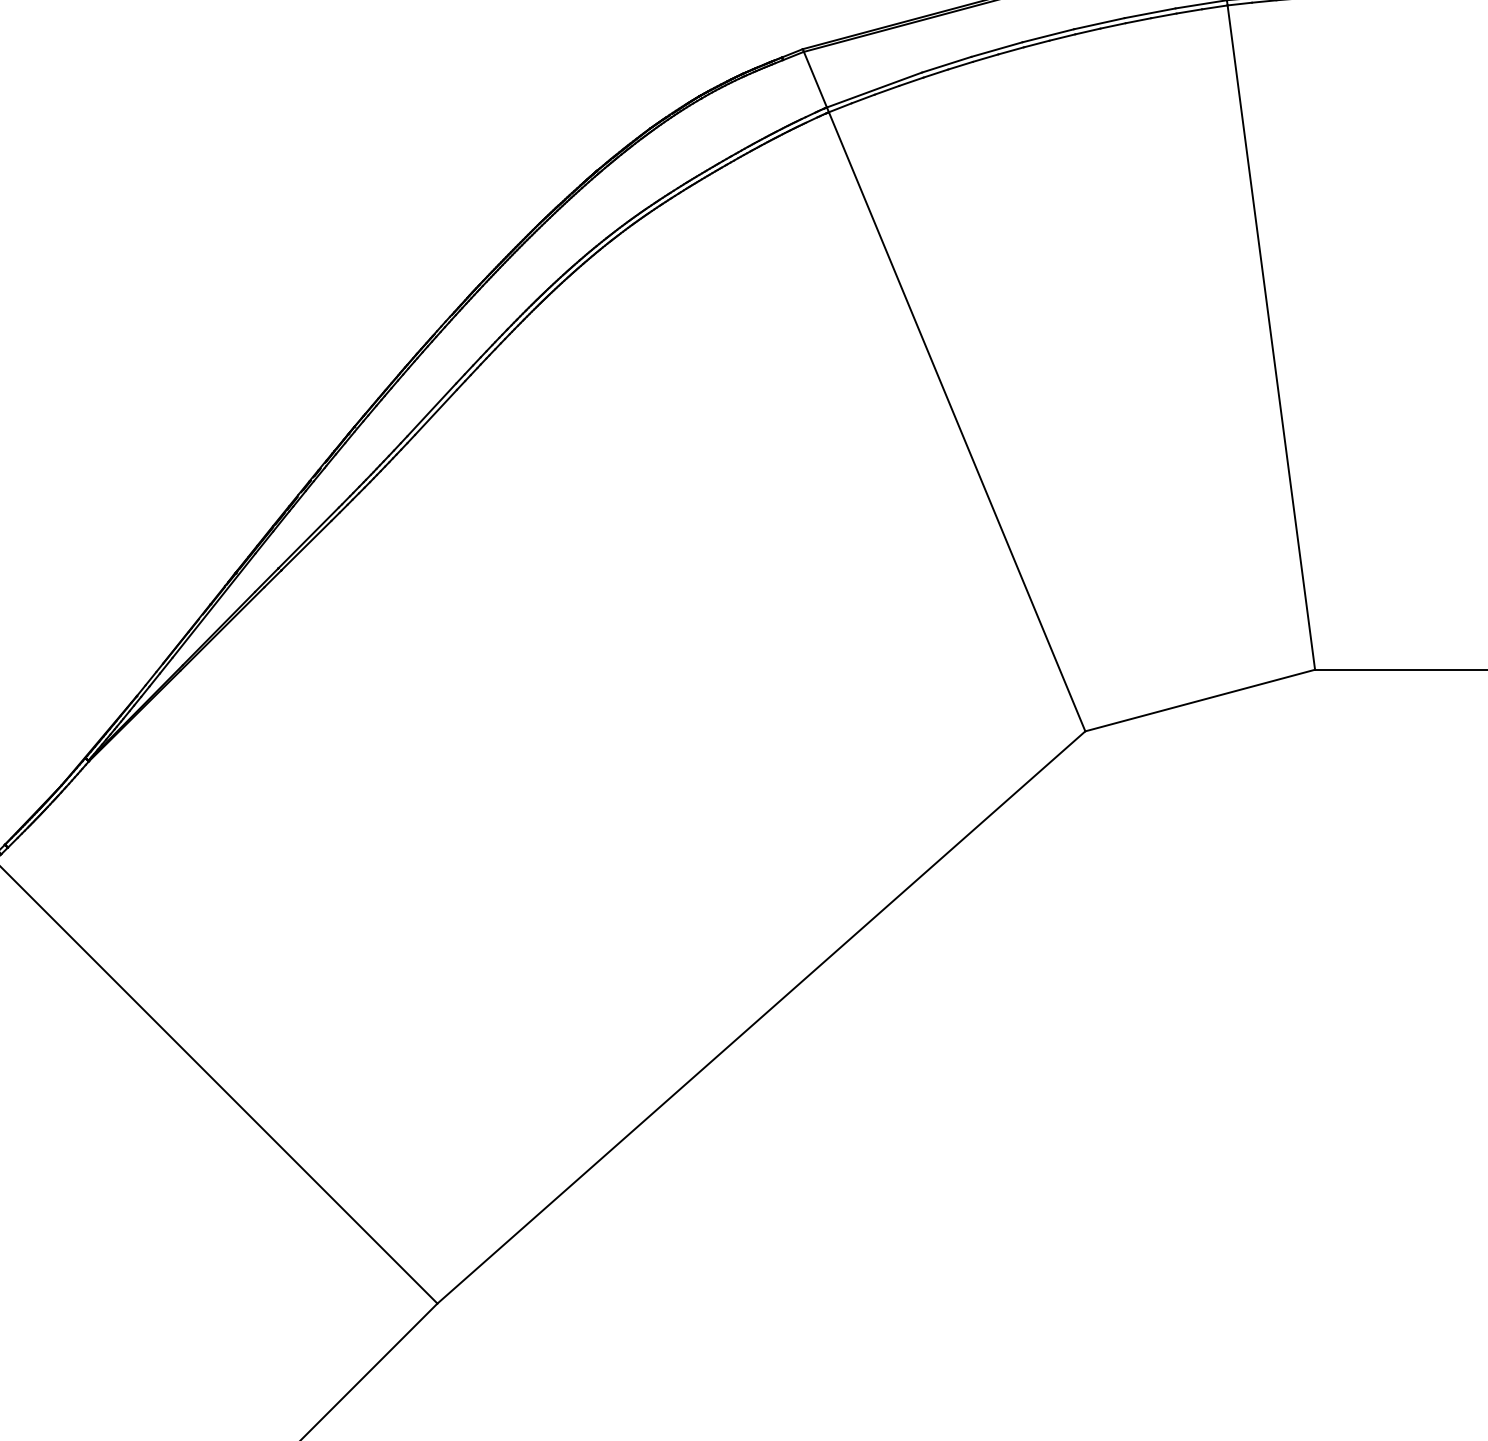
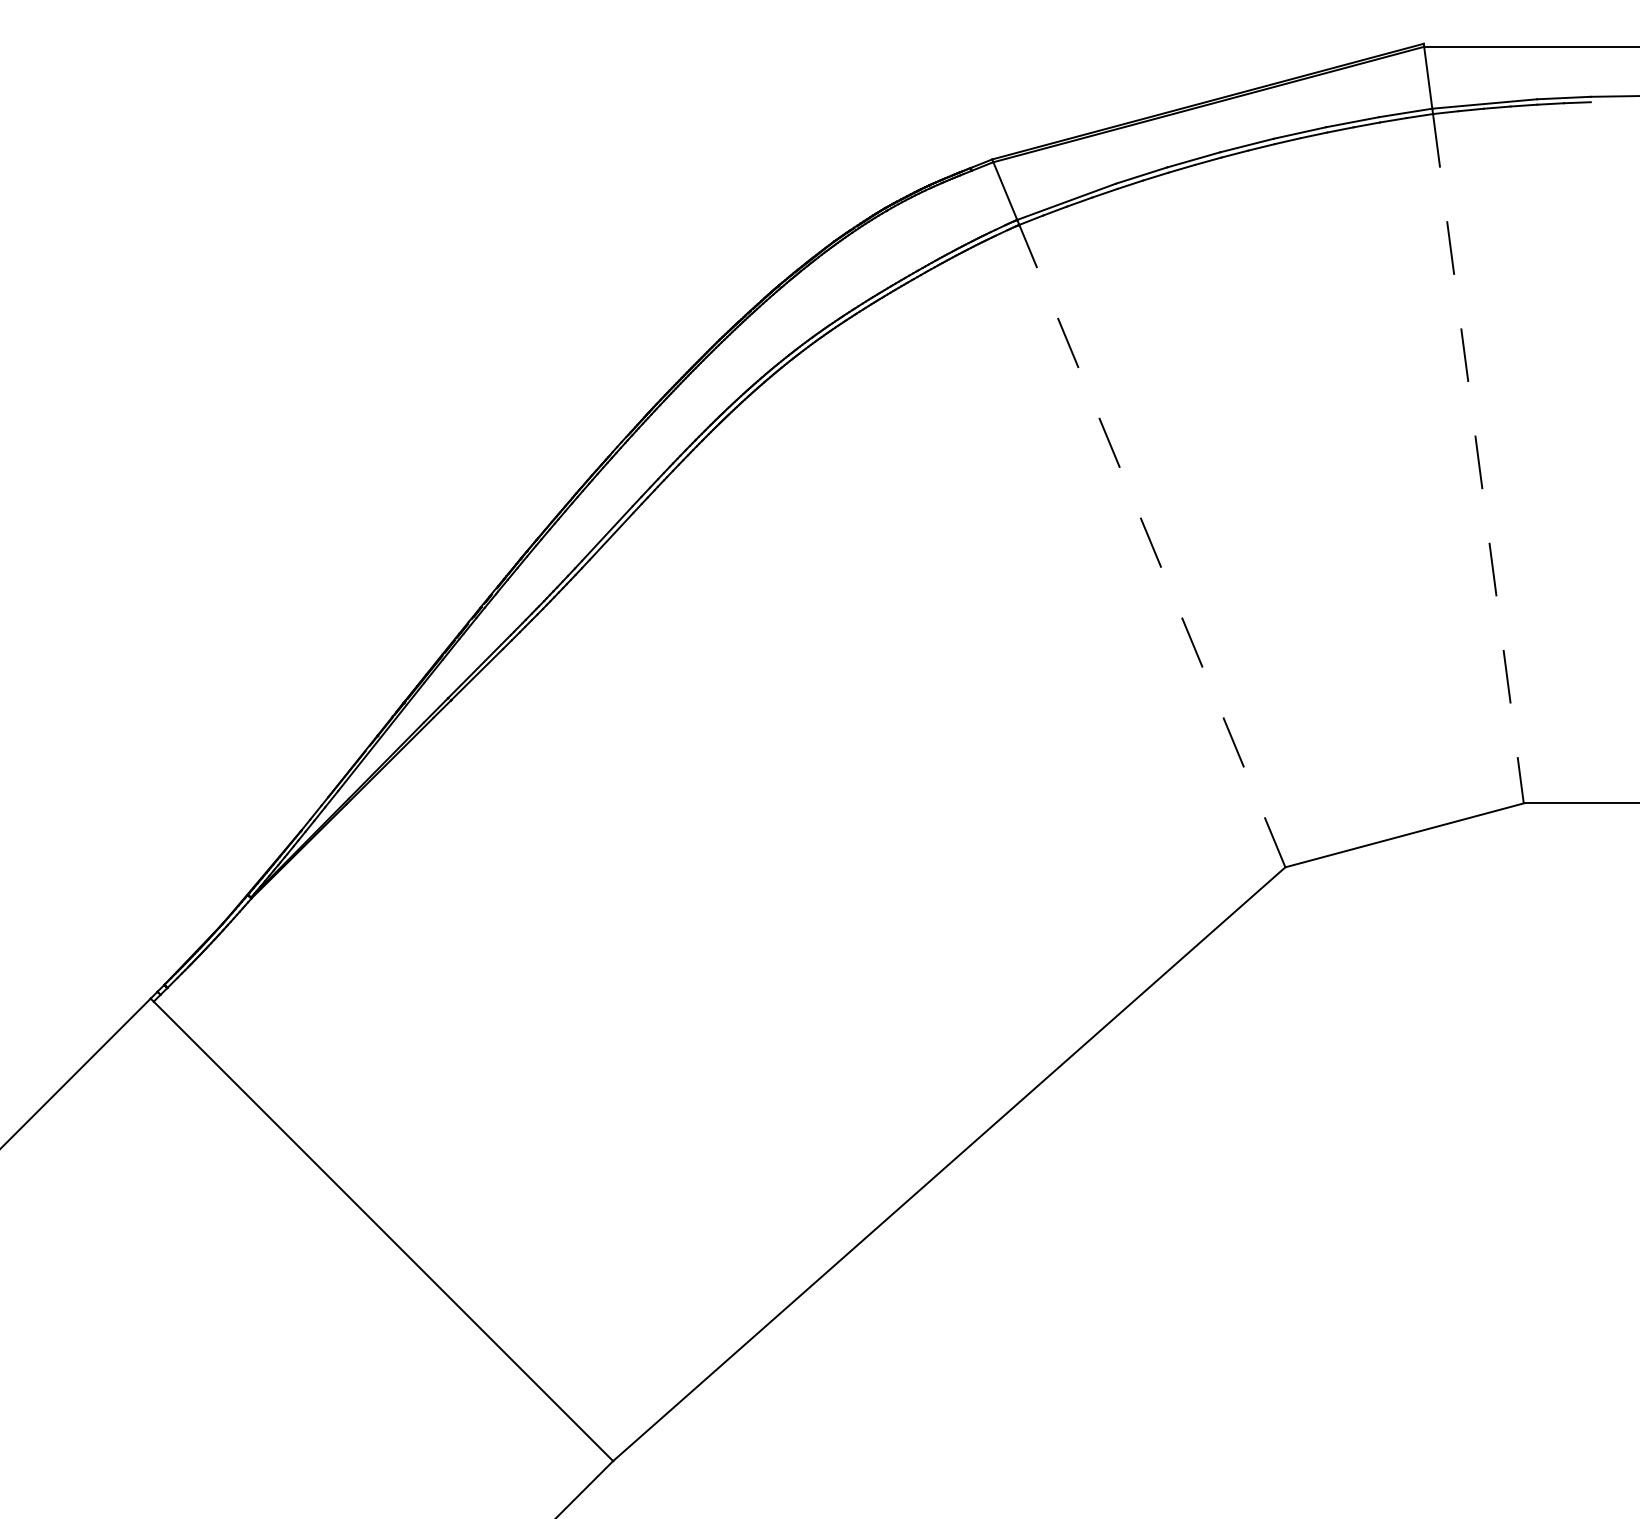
line: (1271, 337) -> (1478, 458), solid -> dashed
line: (957, 422) -> (1152, 546), solid -> dashed

